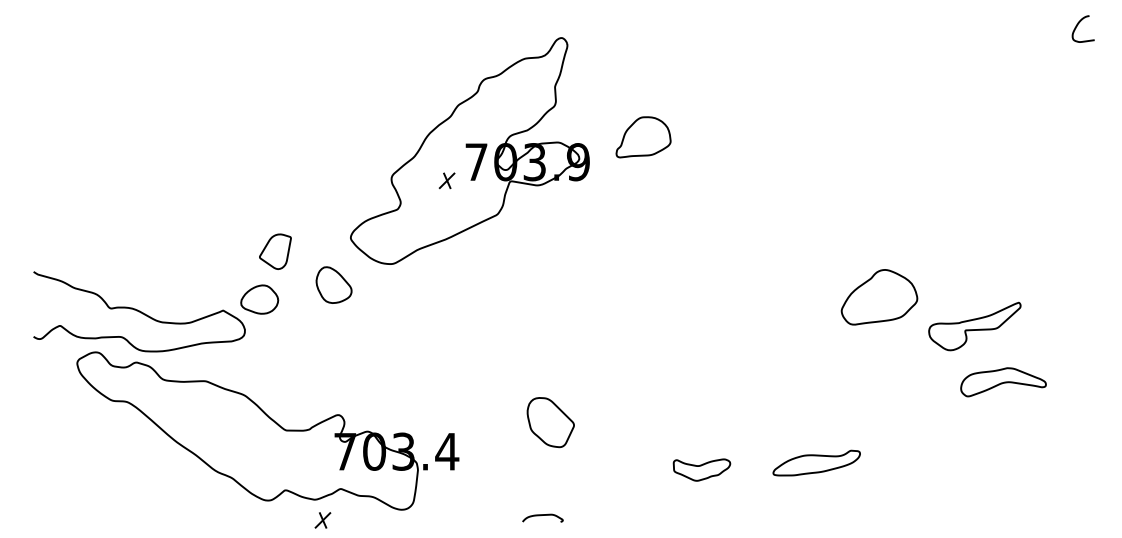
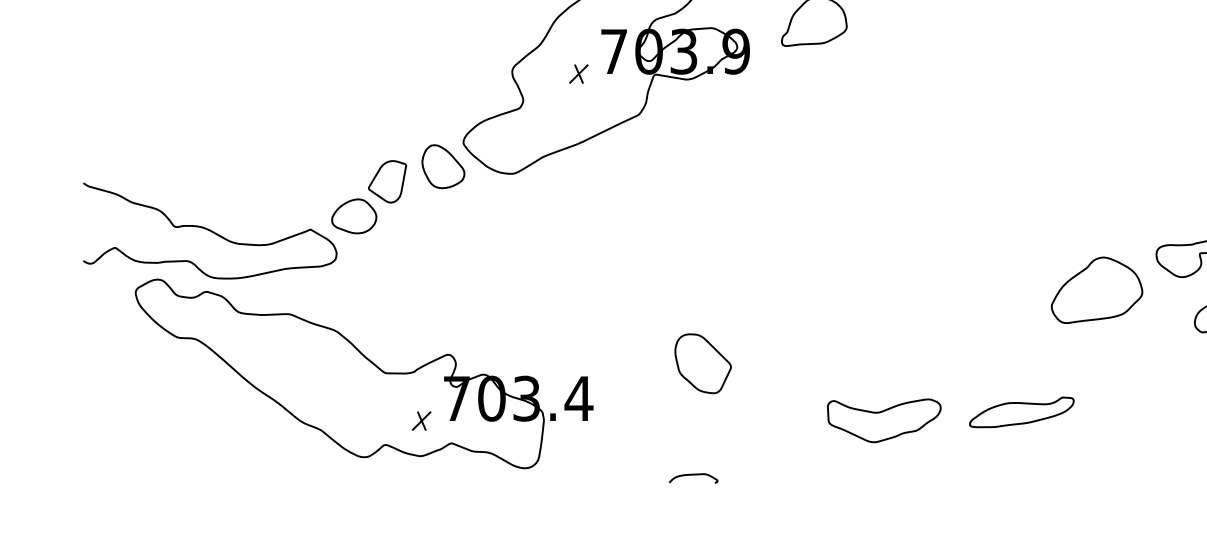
part: (275, 251) -> (387, 181), moved
part: (333, 284) -> (442, 165), moved
part: (879, 297) -> (1097, 290), moved
part: (701, 469) -> (883, 420), size x1.67
part: (322, 520) -> (421, 421), moved

